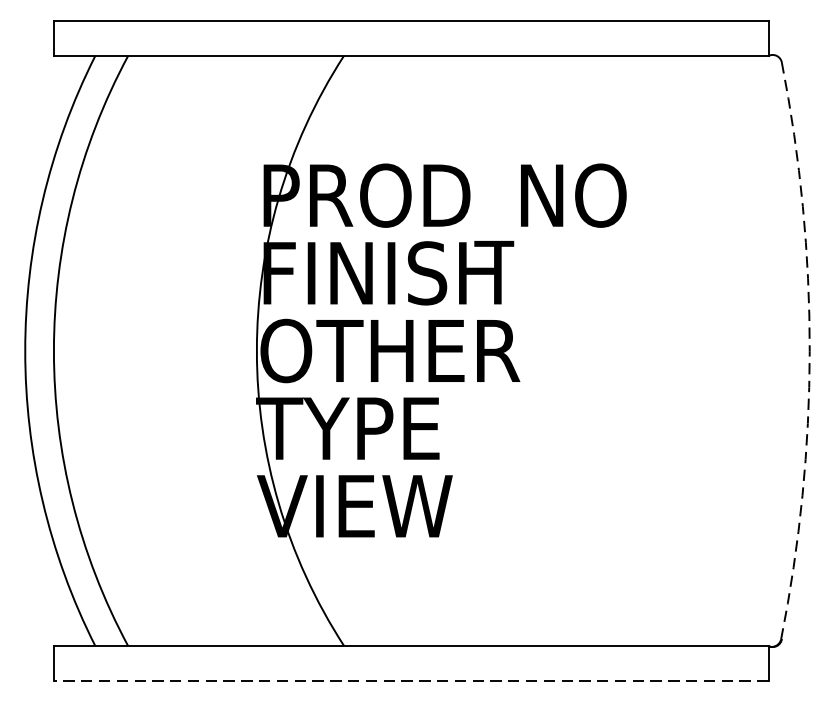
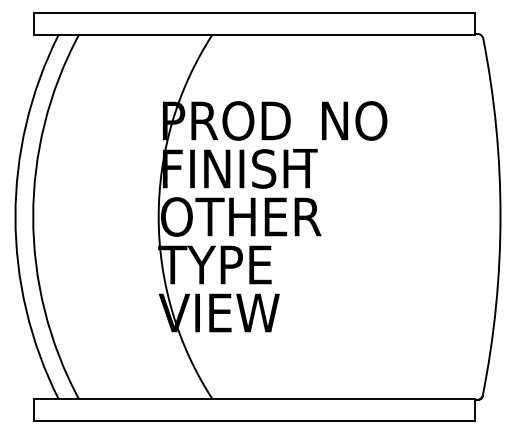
arc: (809, 351) -> (500, 217), dashed -> solid
line: (411, 681) -> (254, 421), dashed -> solid

